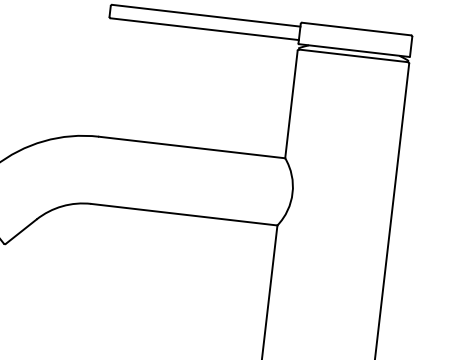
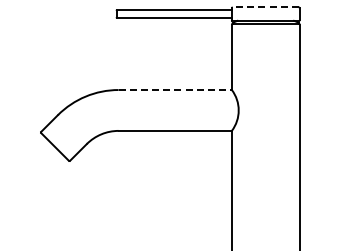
line: (356, 29) -> (265, 7), solid -> dashed
line: (192, 148) -> (175, 90), solid -> dashed

